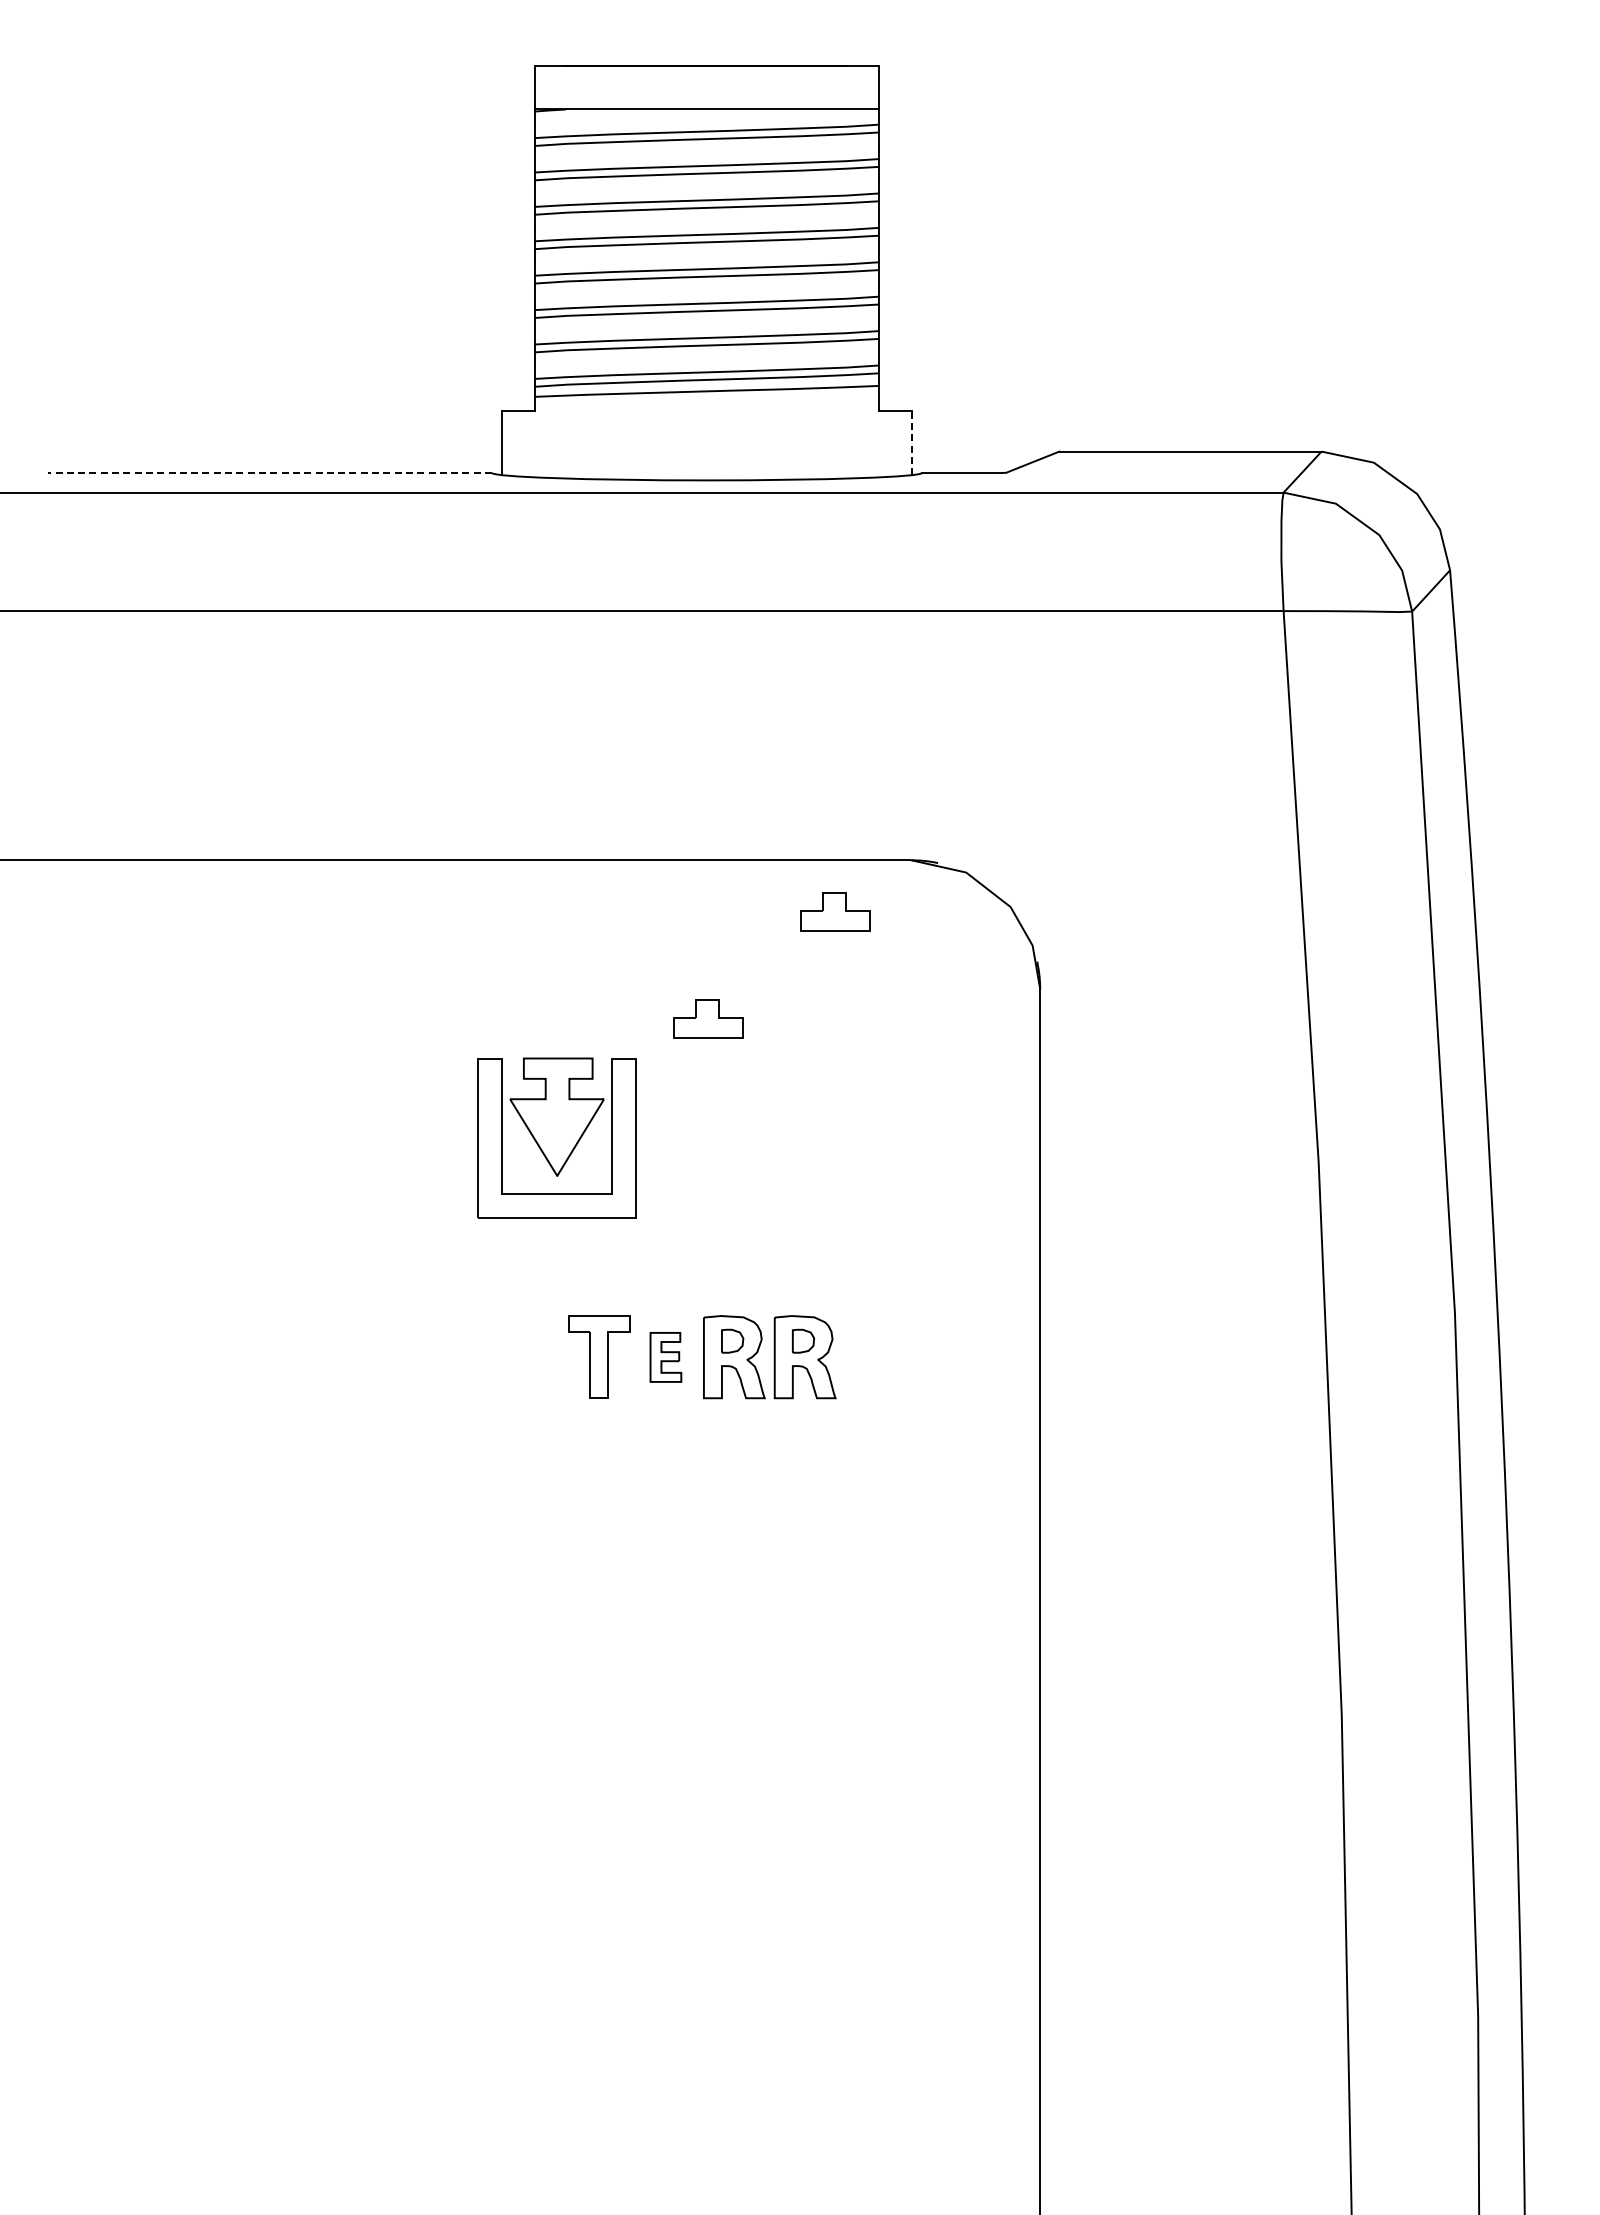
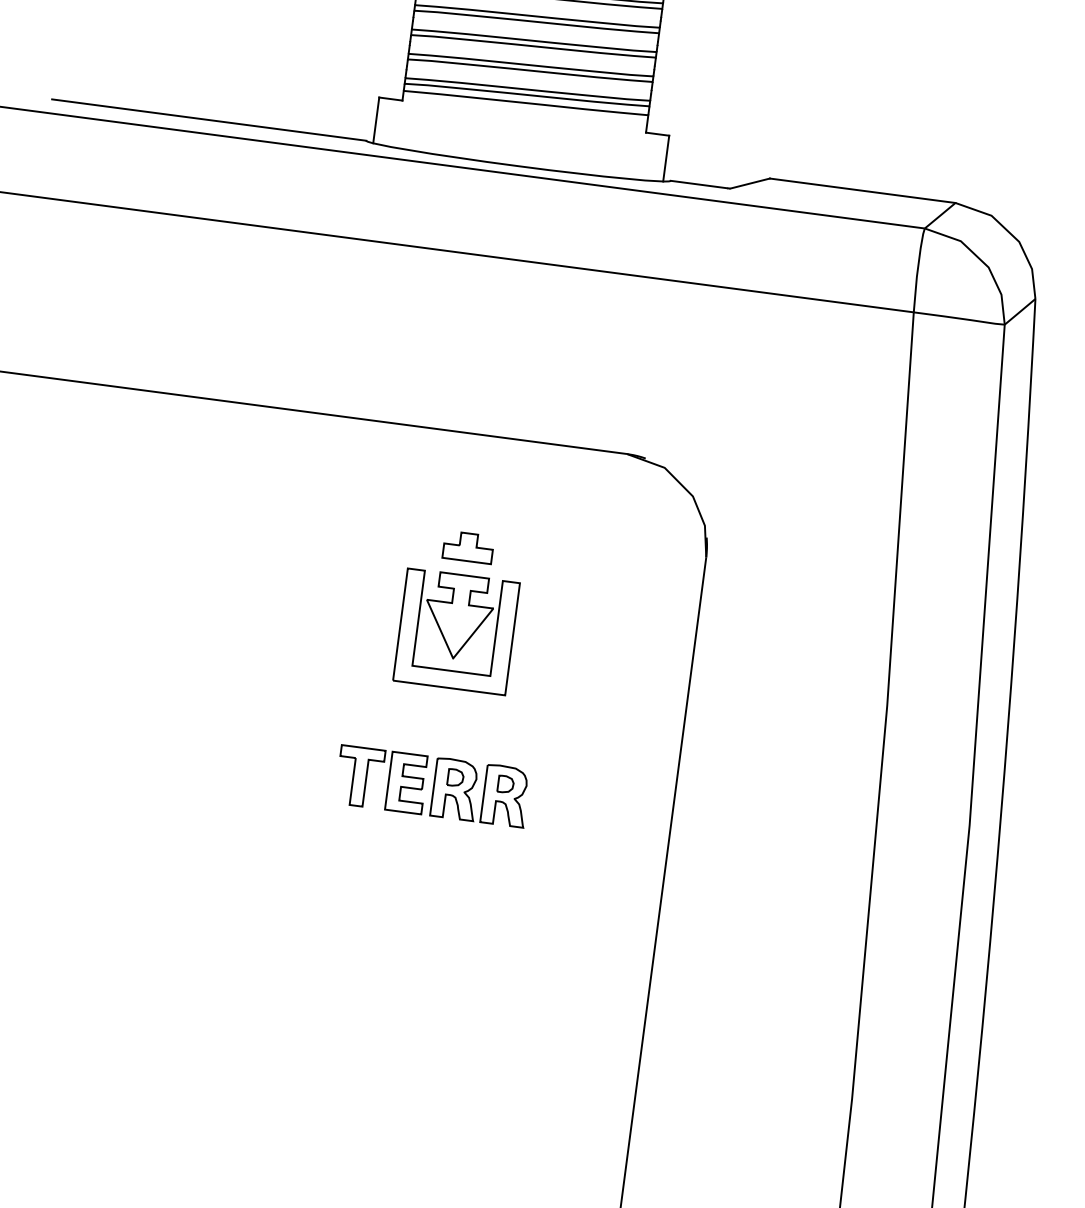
line: (911, 442) -> (666, 158), dashed -> solid
line: (270, 472) -> (209, 119), dashed -> solid
part: (835, 911) -> (568, 483), removed
part: (556, 1137) -> (456, 631), moved
part: (665, 1357) -> (406, 783), size x1.67

